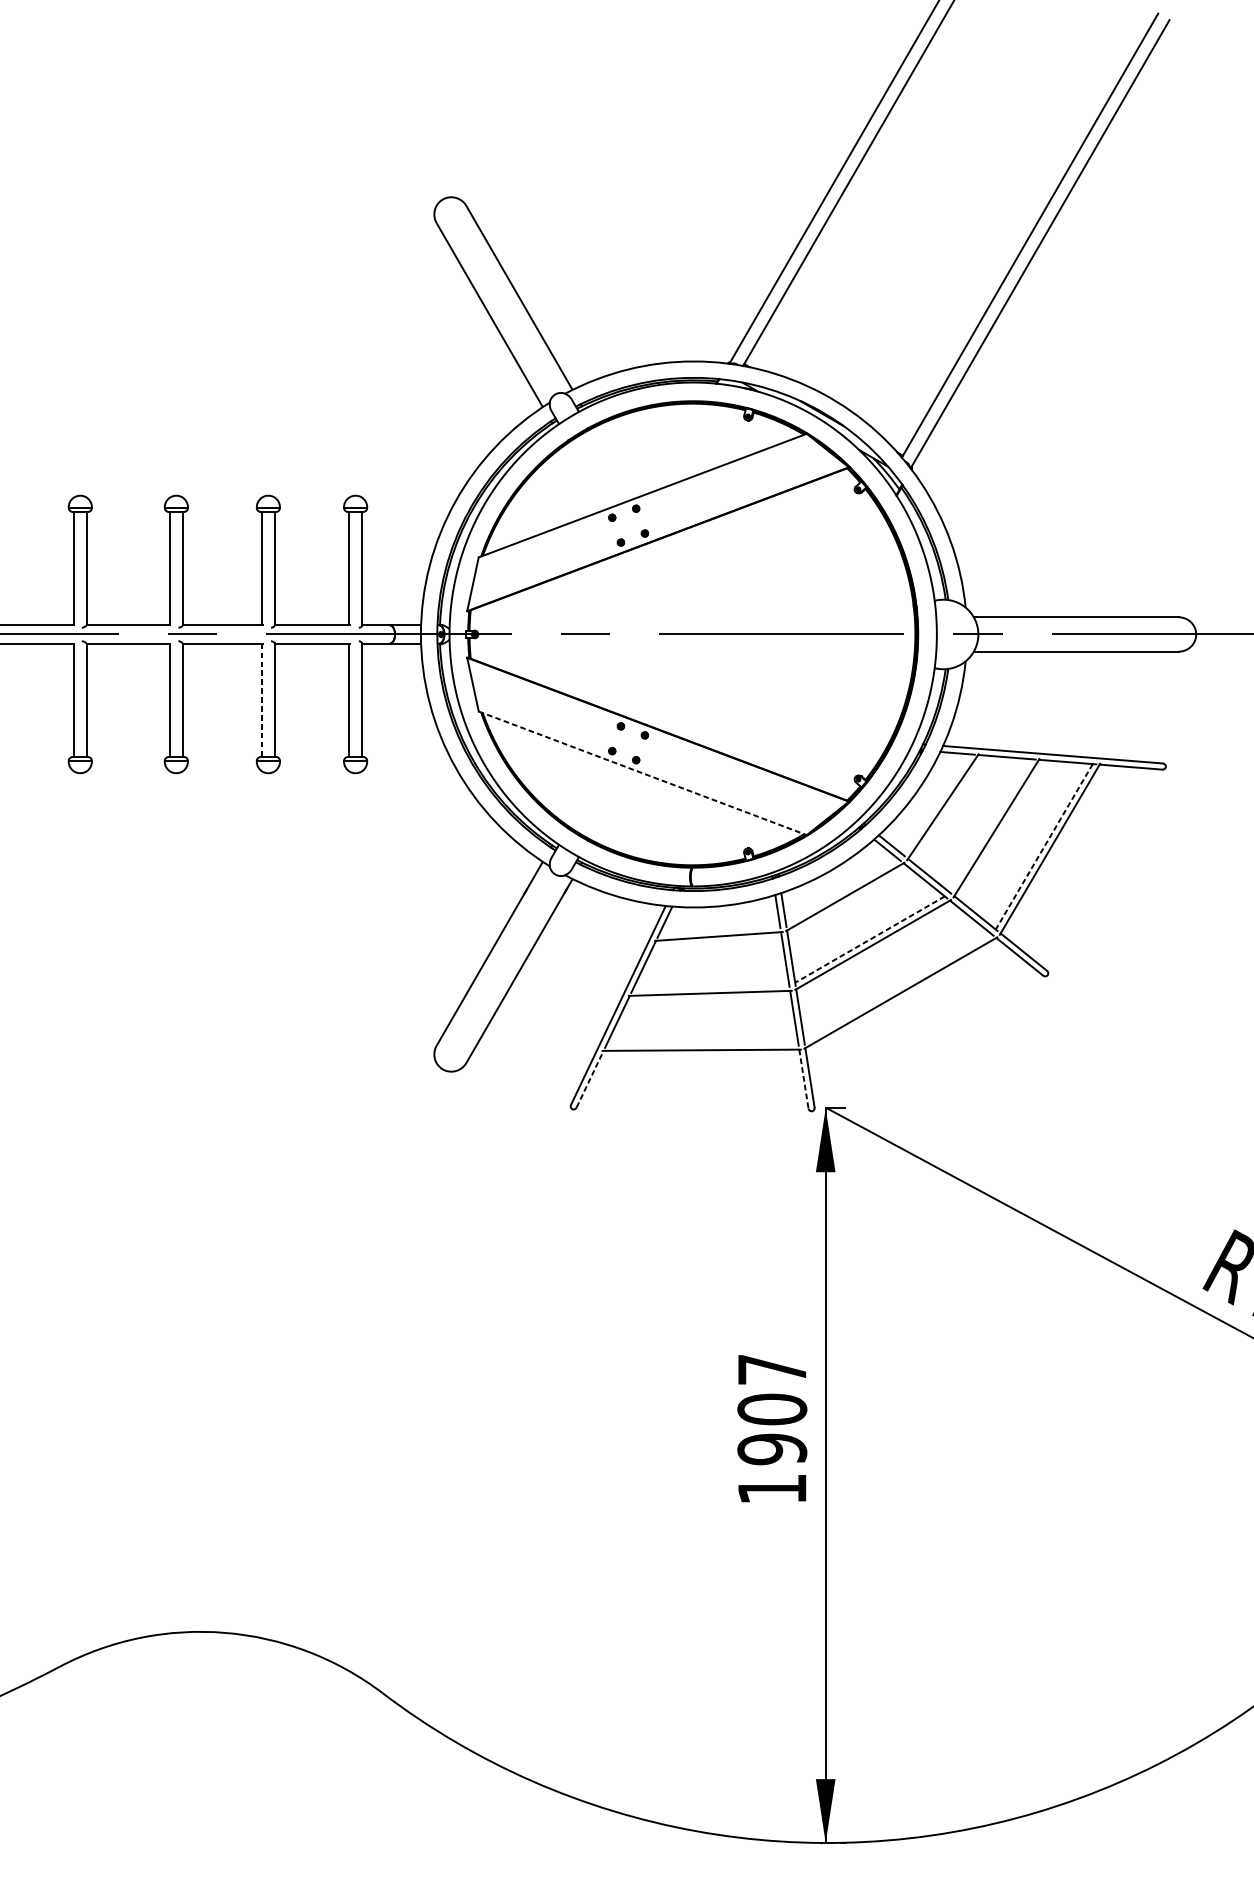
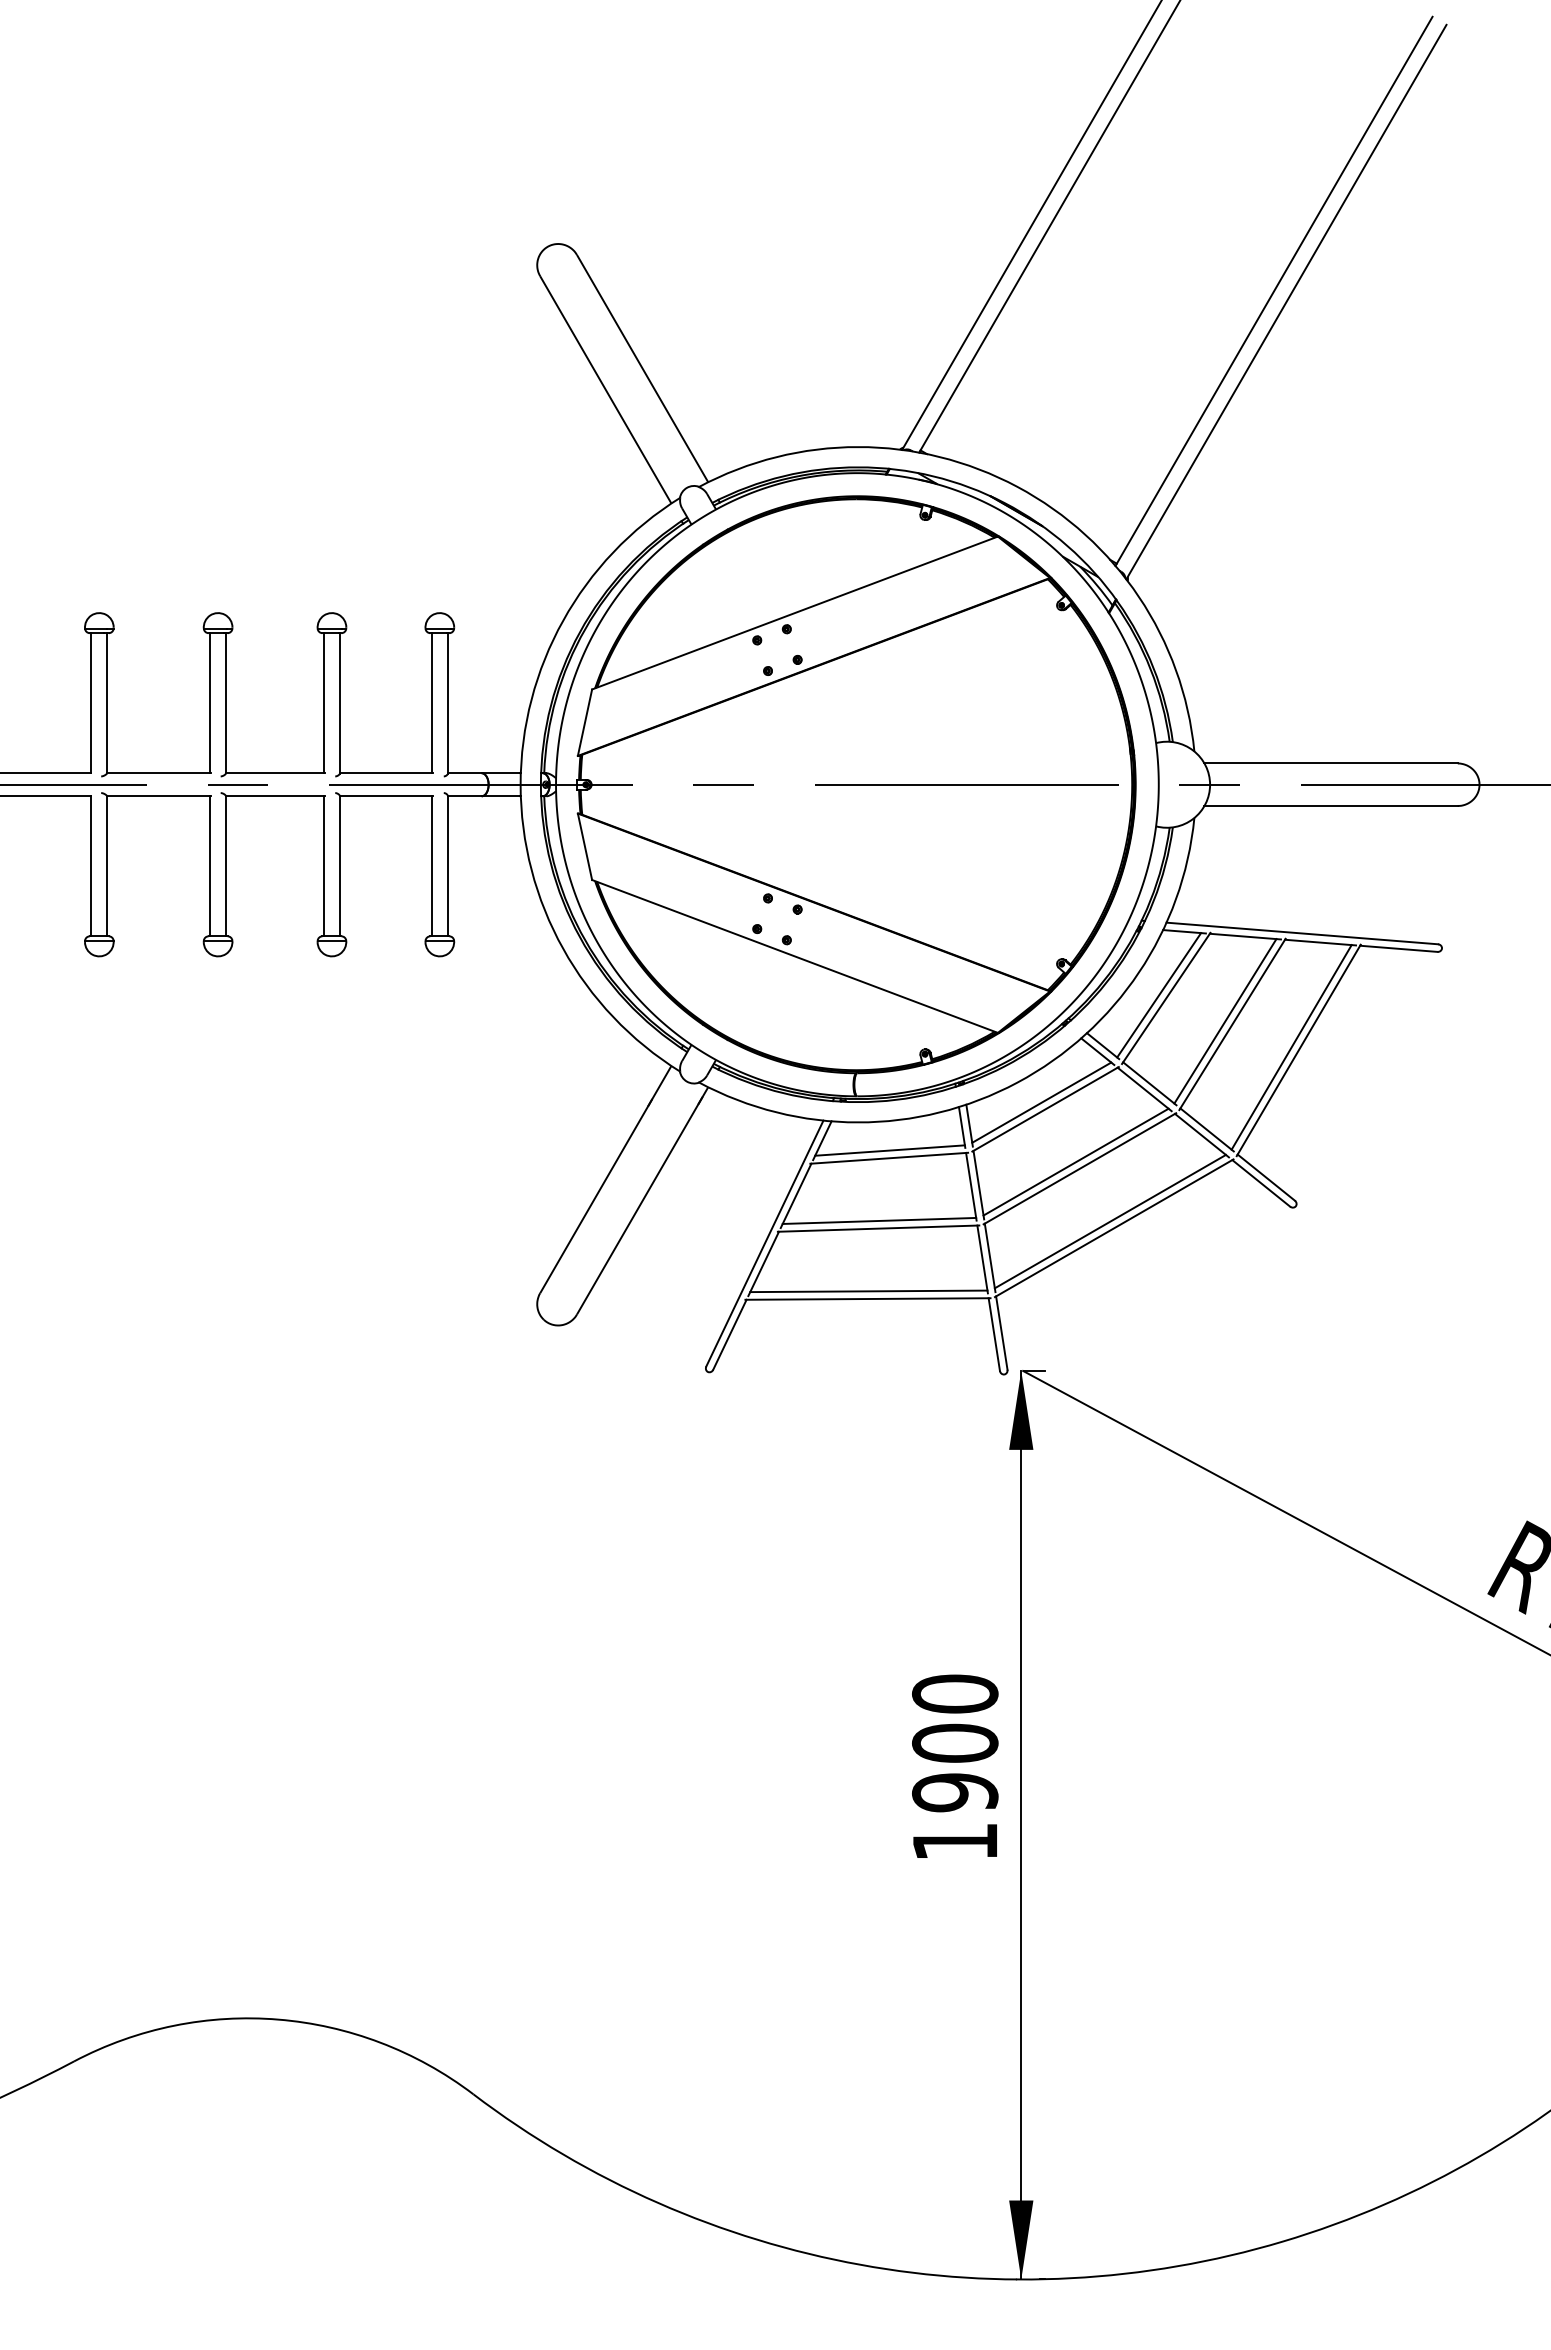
line: (261, 700) -> (323, 866), dashed -> solid
line: (643, 773) -> (795, 956), dashed -> solid
line: (937, 804) -> (1159, 995), added
line: (990, 825) -> (1225, 1021), added
line: (1044, 846) -> (1291, 1047), dashed -> solid
line: (842, 891) -> (1041, 1102), added
line: (719, 930) -> (889, 1150), added
line: (870, 939) -> (1076, 1162), dashed -> solid
line: (711, 986) -> (879, 1220), added
line: (897, 987) -> (1109, 1221), added
line: (702, 1044) -> (868, 1291), added
line: (589, 1078) -> (729, 1334), dashed -> solid
line: (804, 1078) -> (994, 1334), dashed -> solid
text: (772, 1369) -> (955, 1693), 1907 -> 1900

